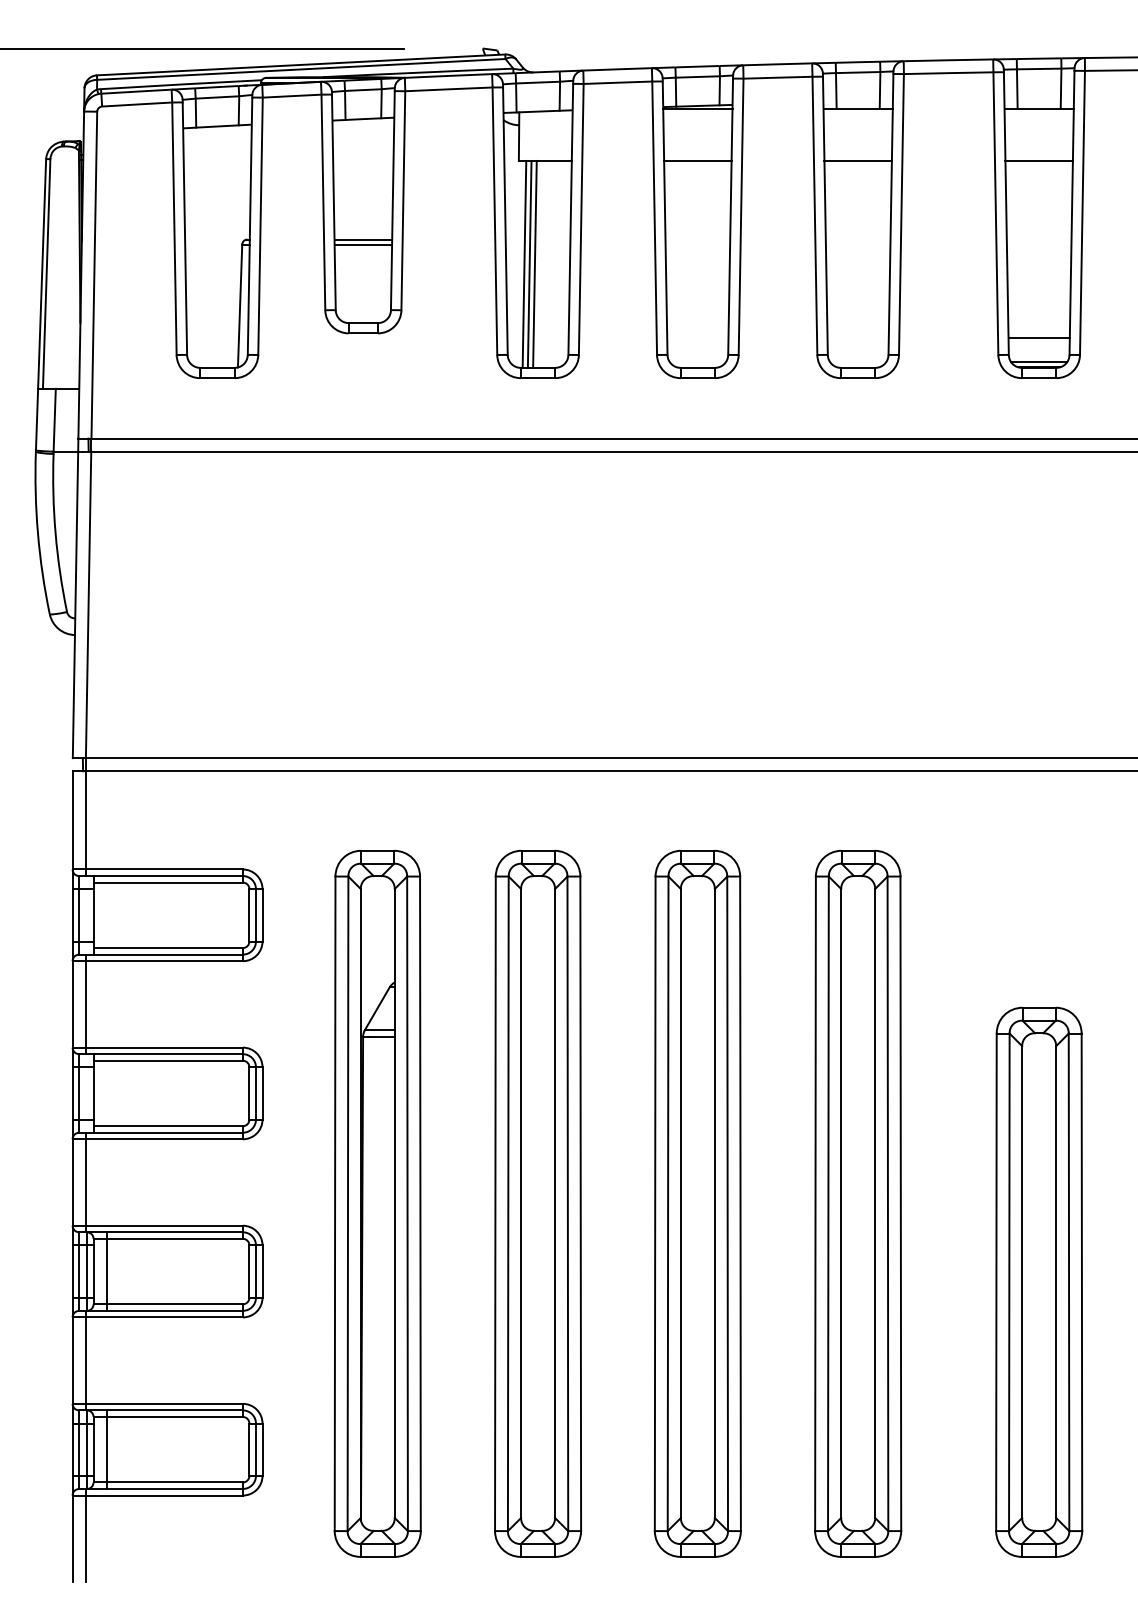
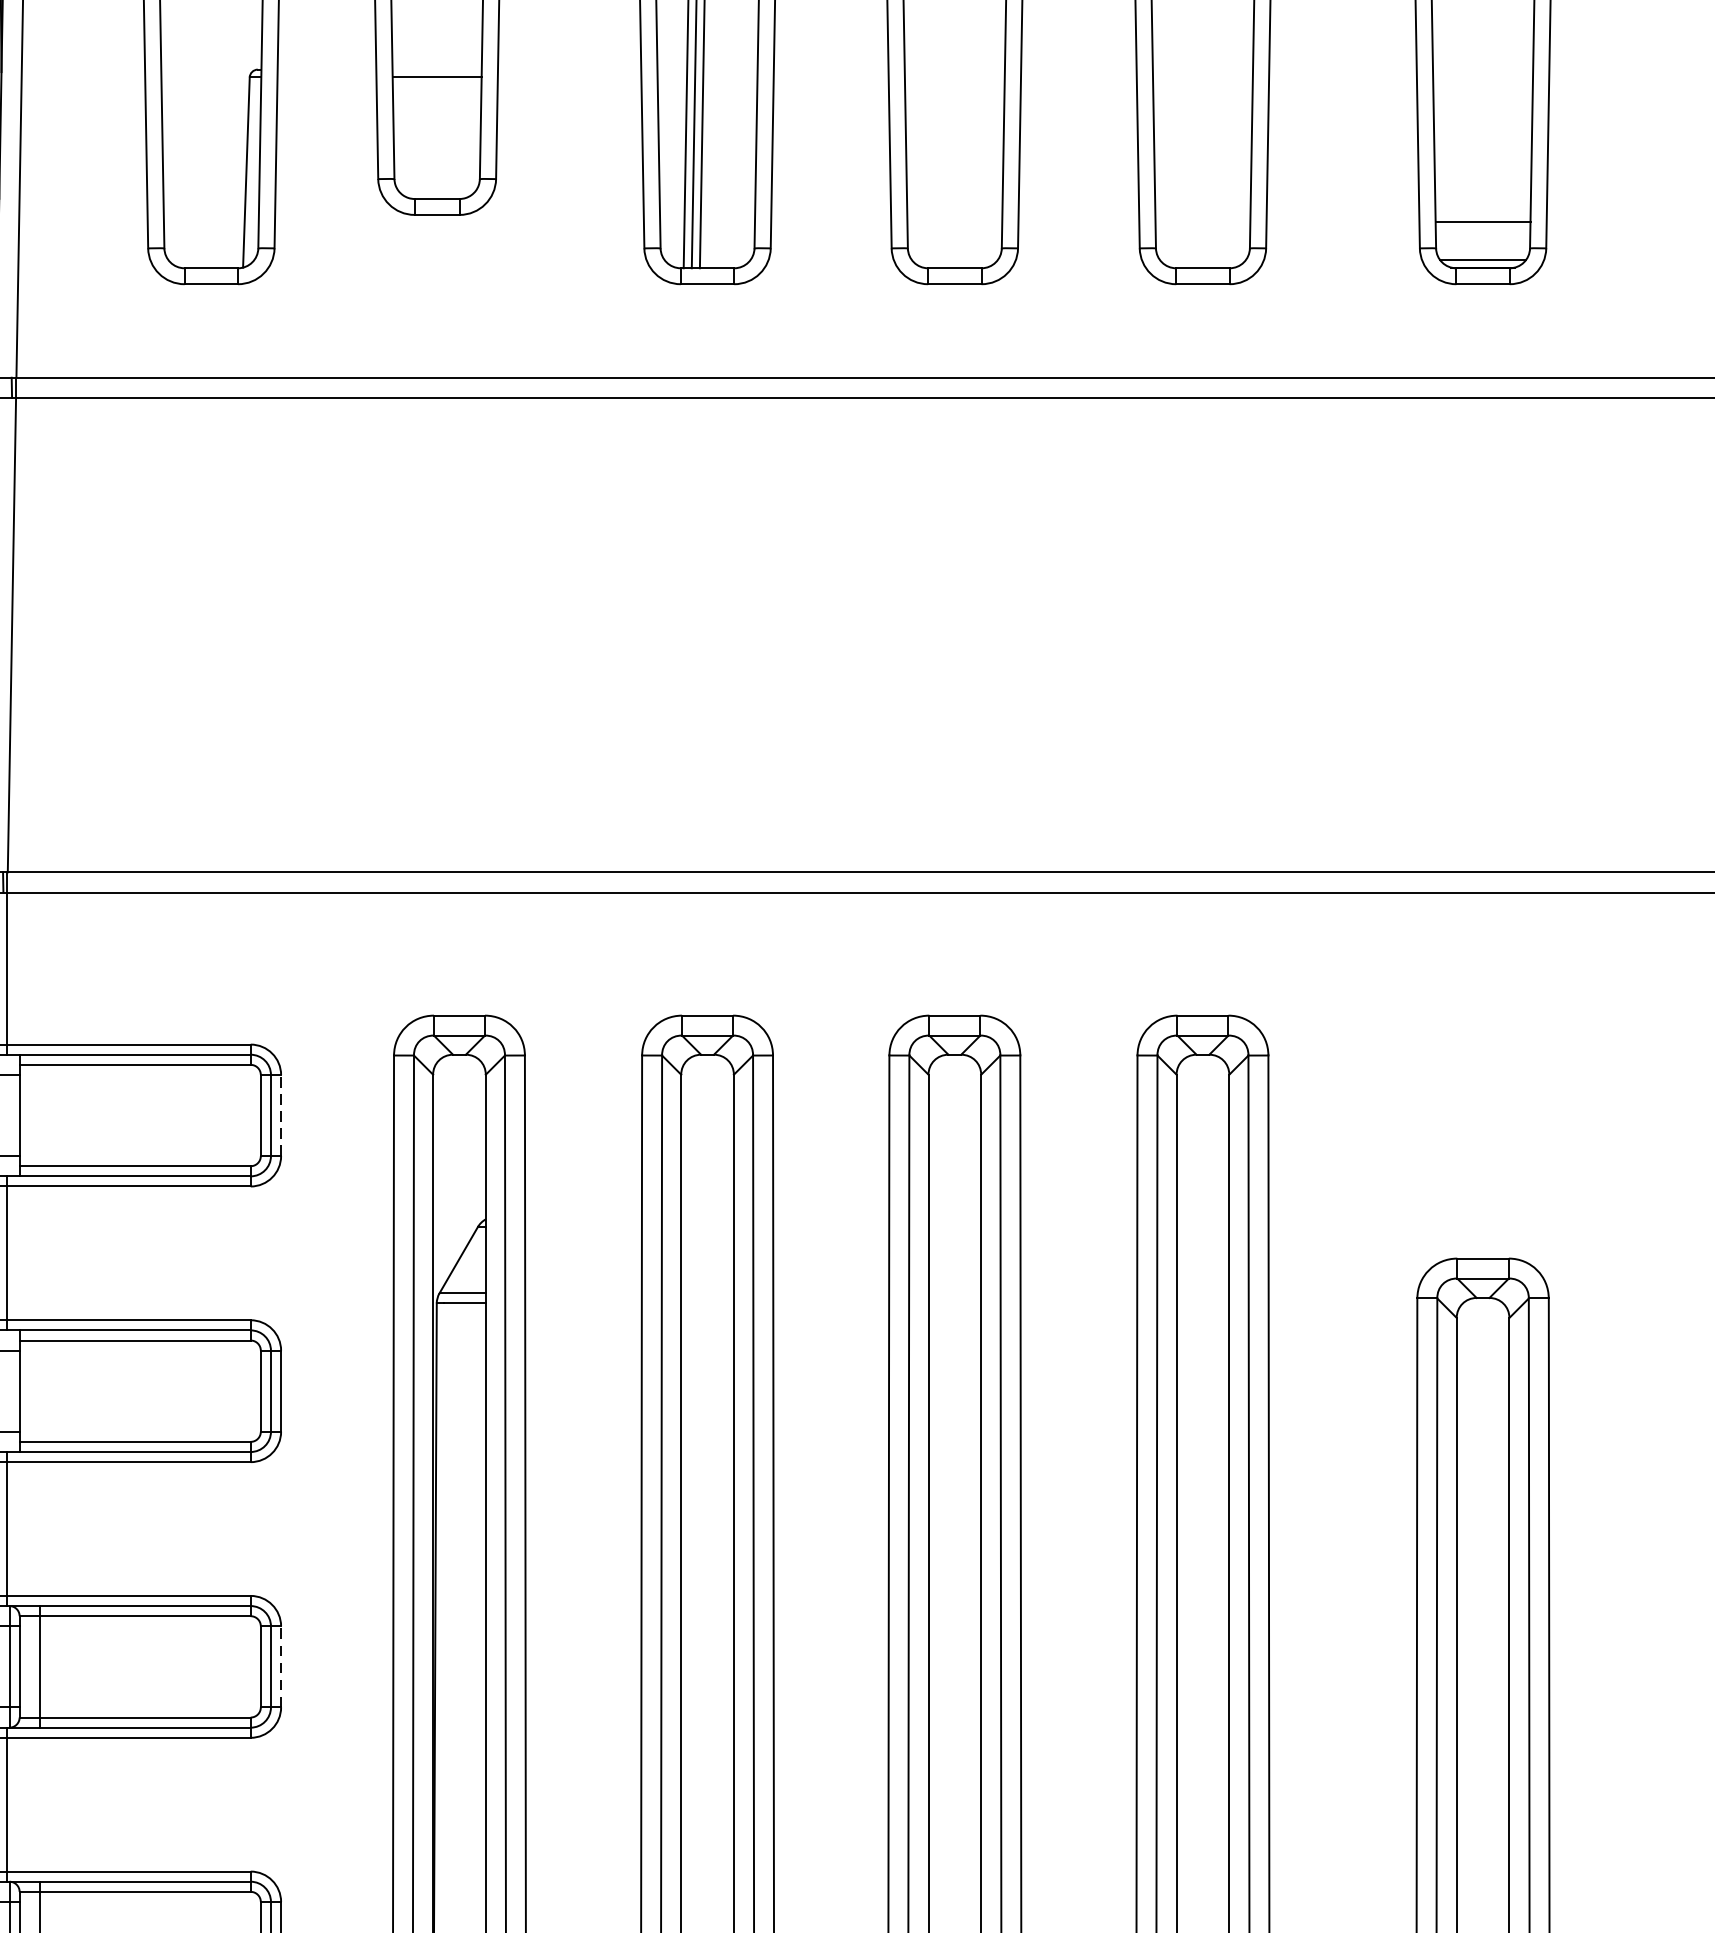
line: (363, 239) -> (437, 69), removed
line: (262, 914) -> (281, 1114), solid -> dashed
line: (262, 1271) -> (281, 1666), solid -> dashed

